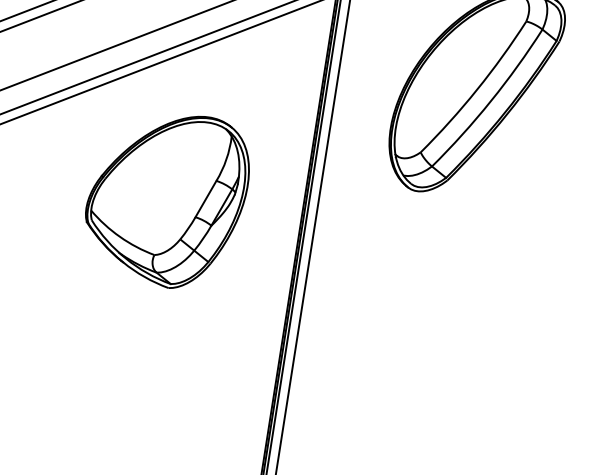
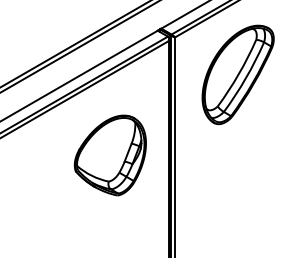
part: (164, 198) -> (109, 155), moved

